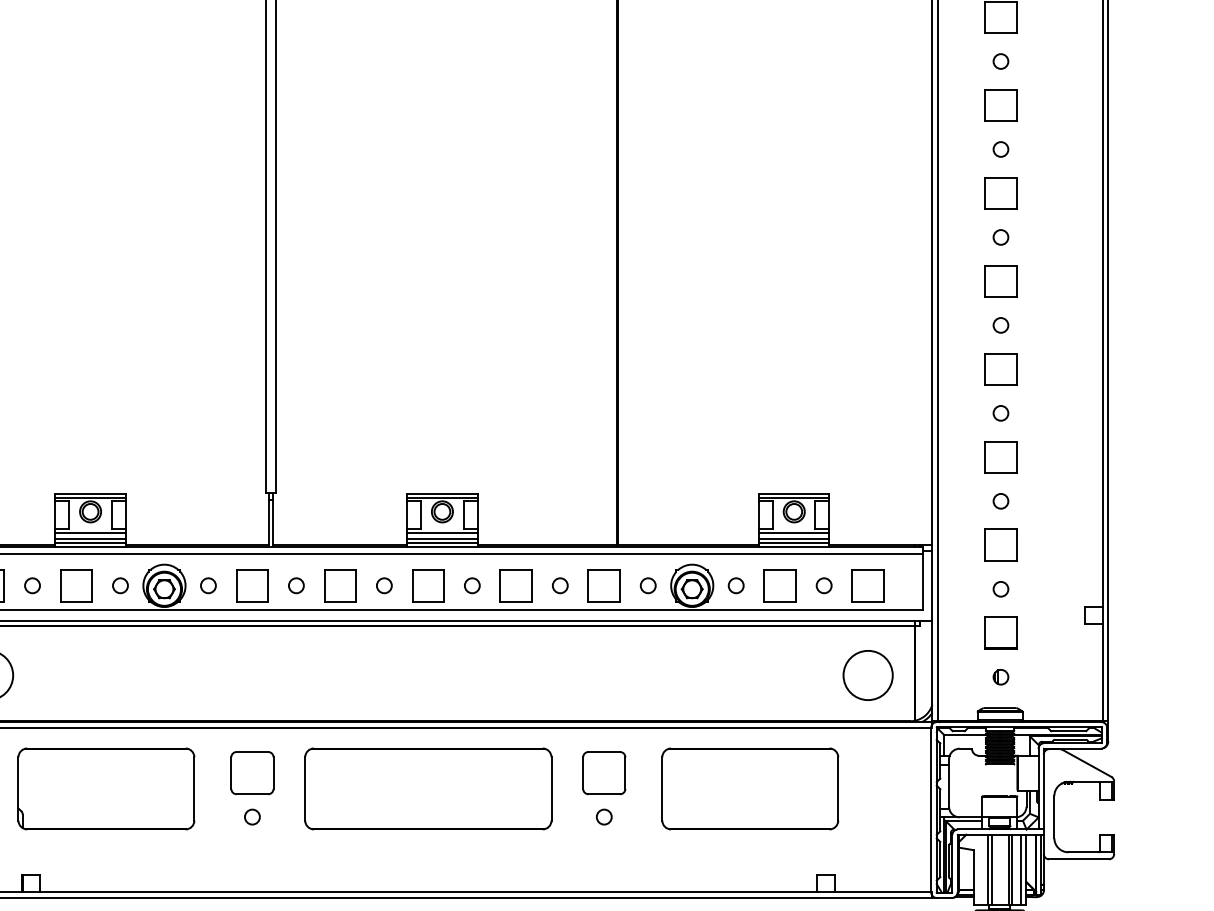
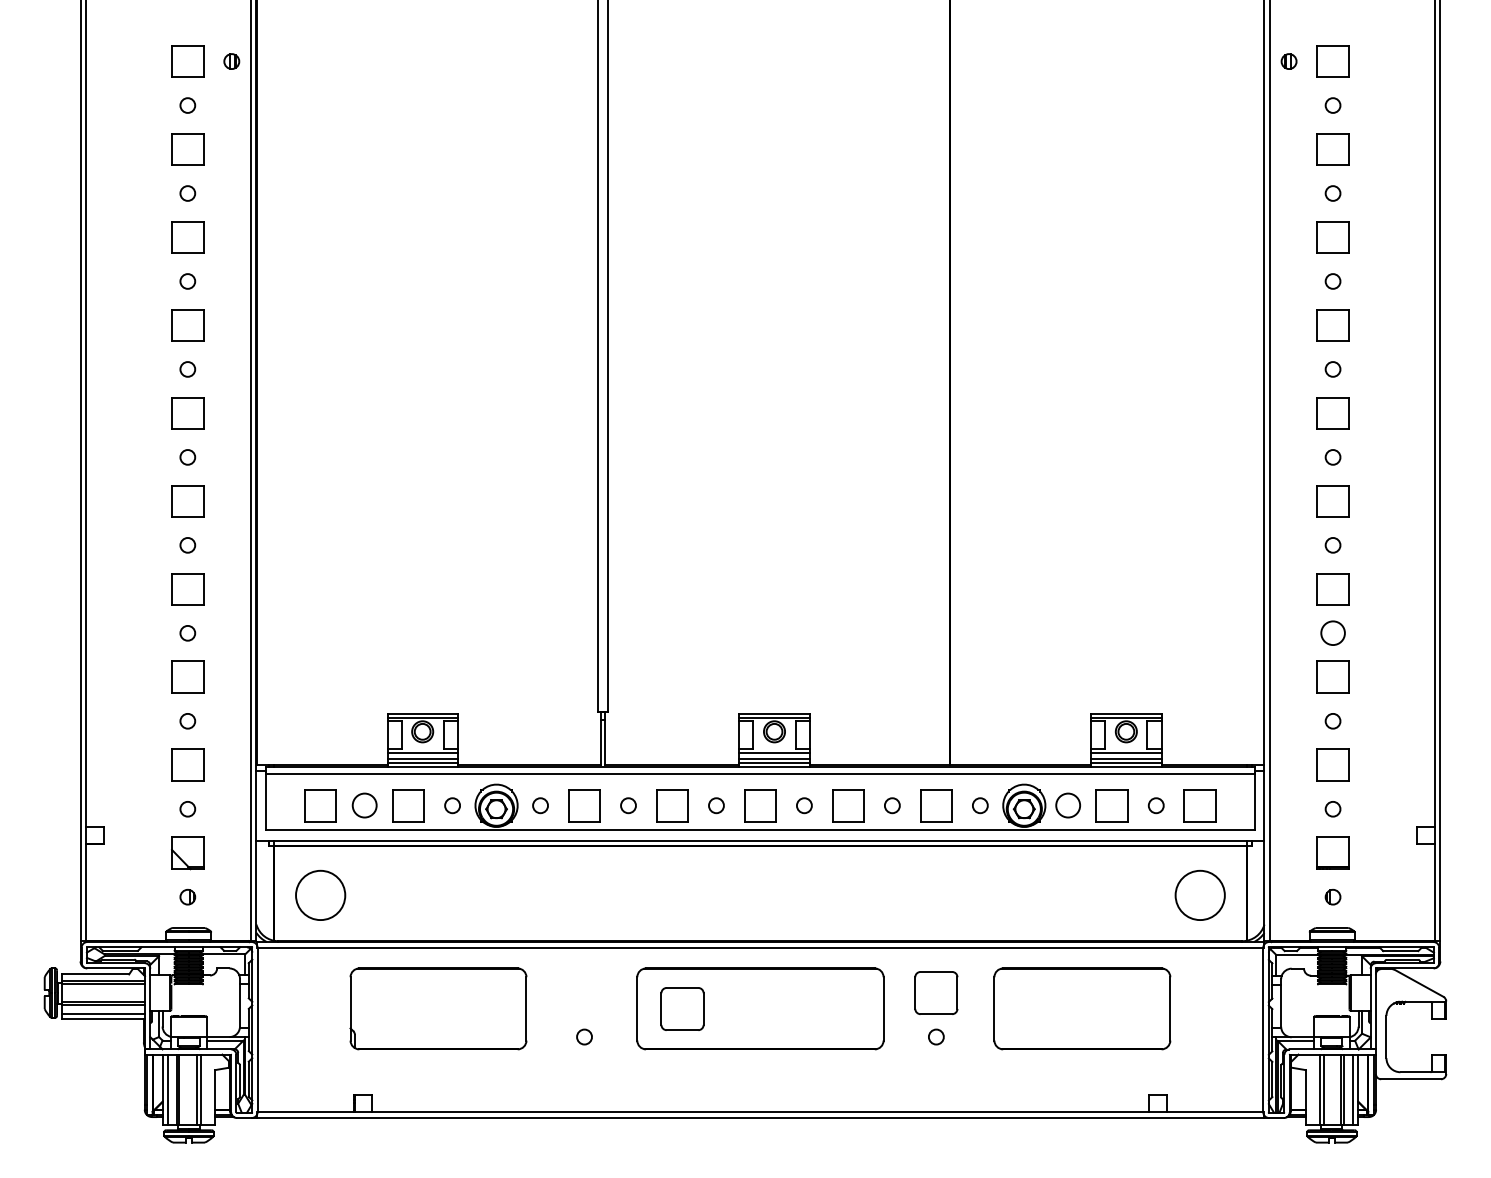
circle: (1000, 413) -> (1332, 633), size x1.6
circle: (32, 585) -> (364, 805), size x1.6
circle: (736, 585) -> (1068, 805), size x1.6
part: (252, 772) -> (682, 1008), moved

